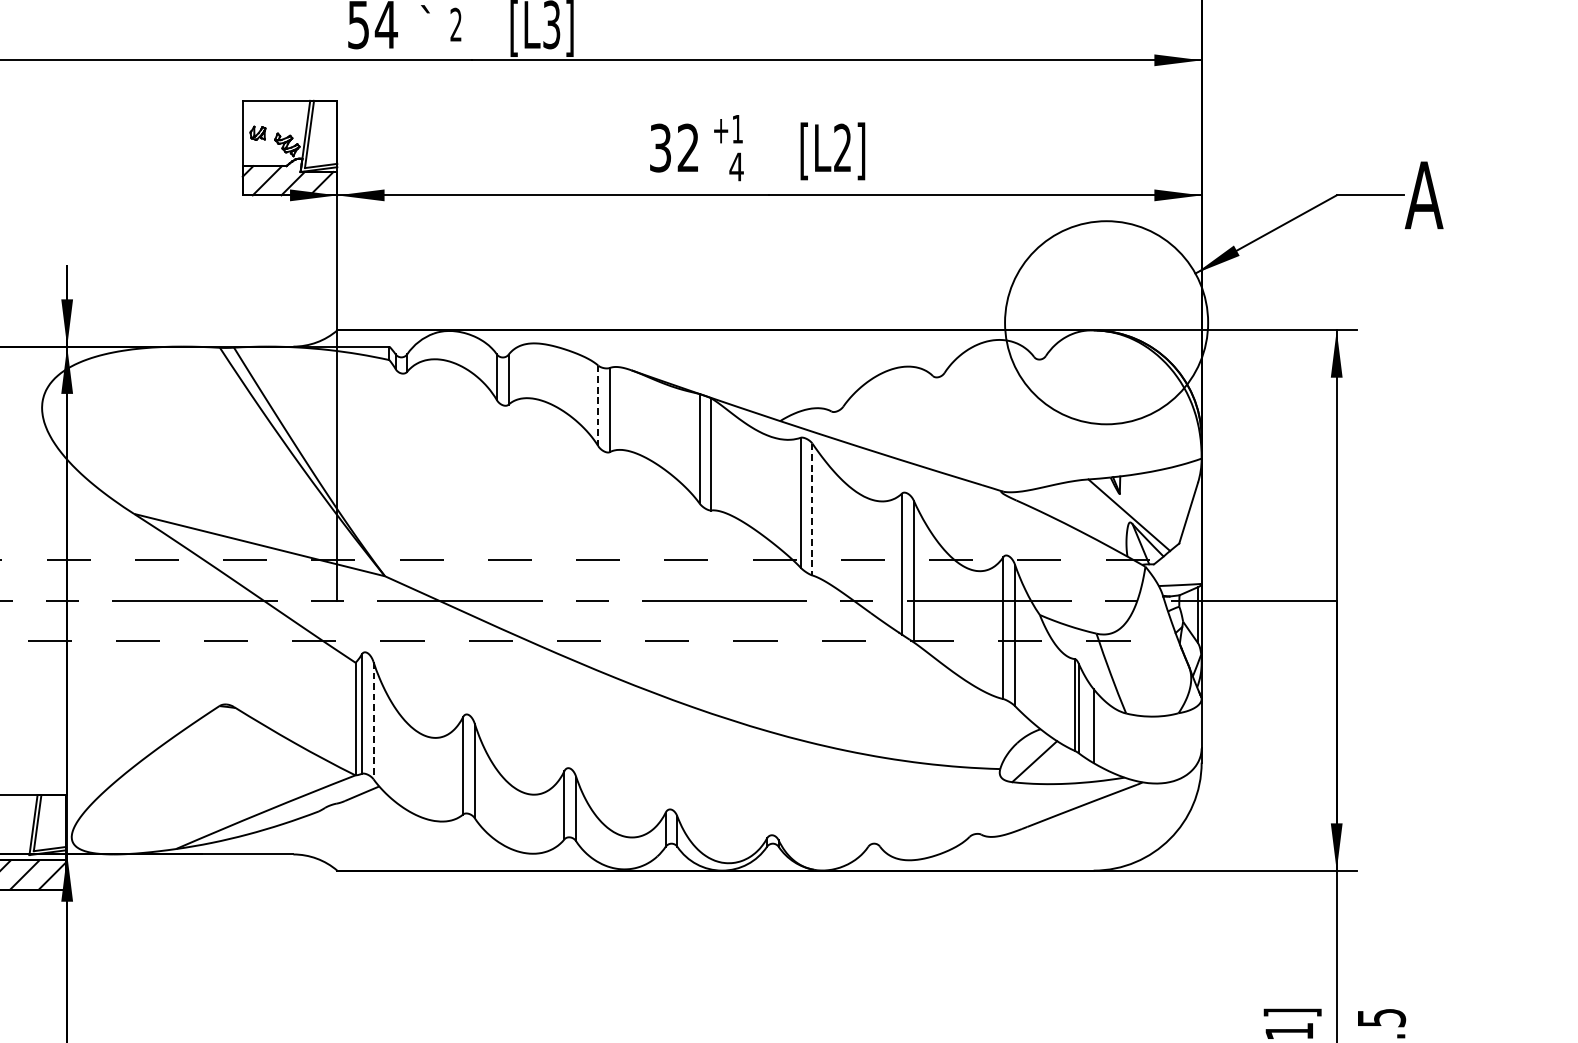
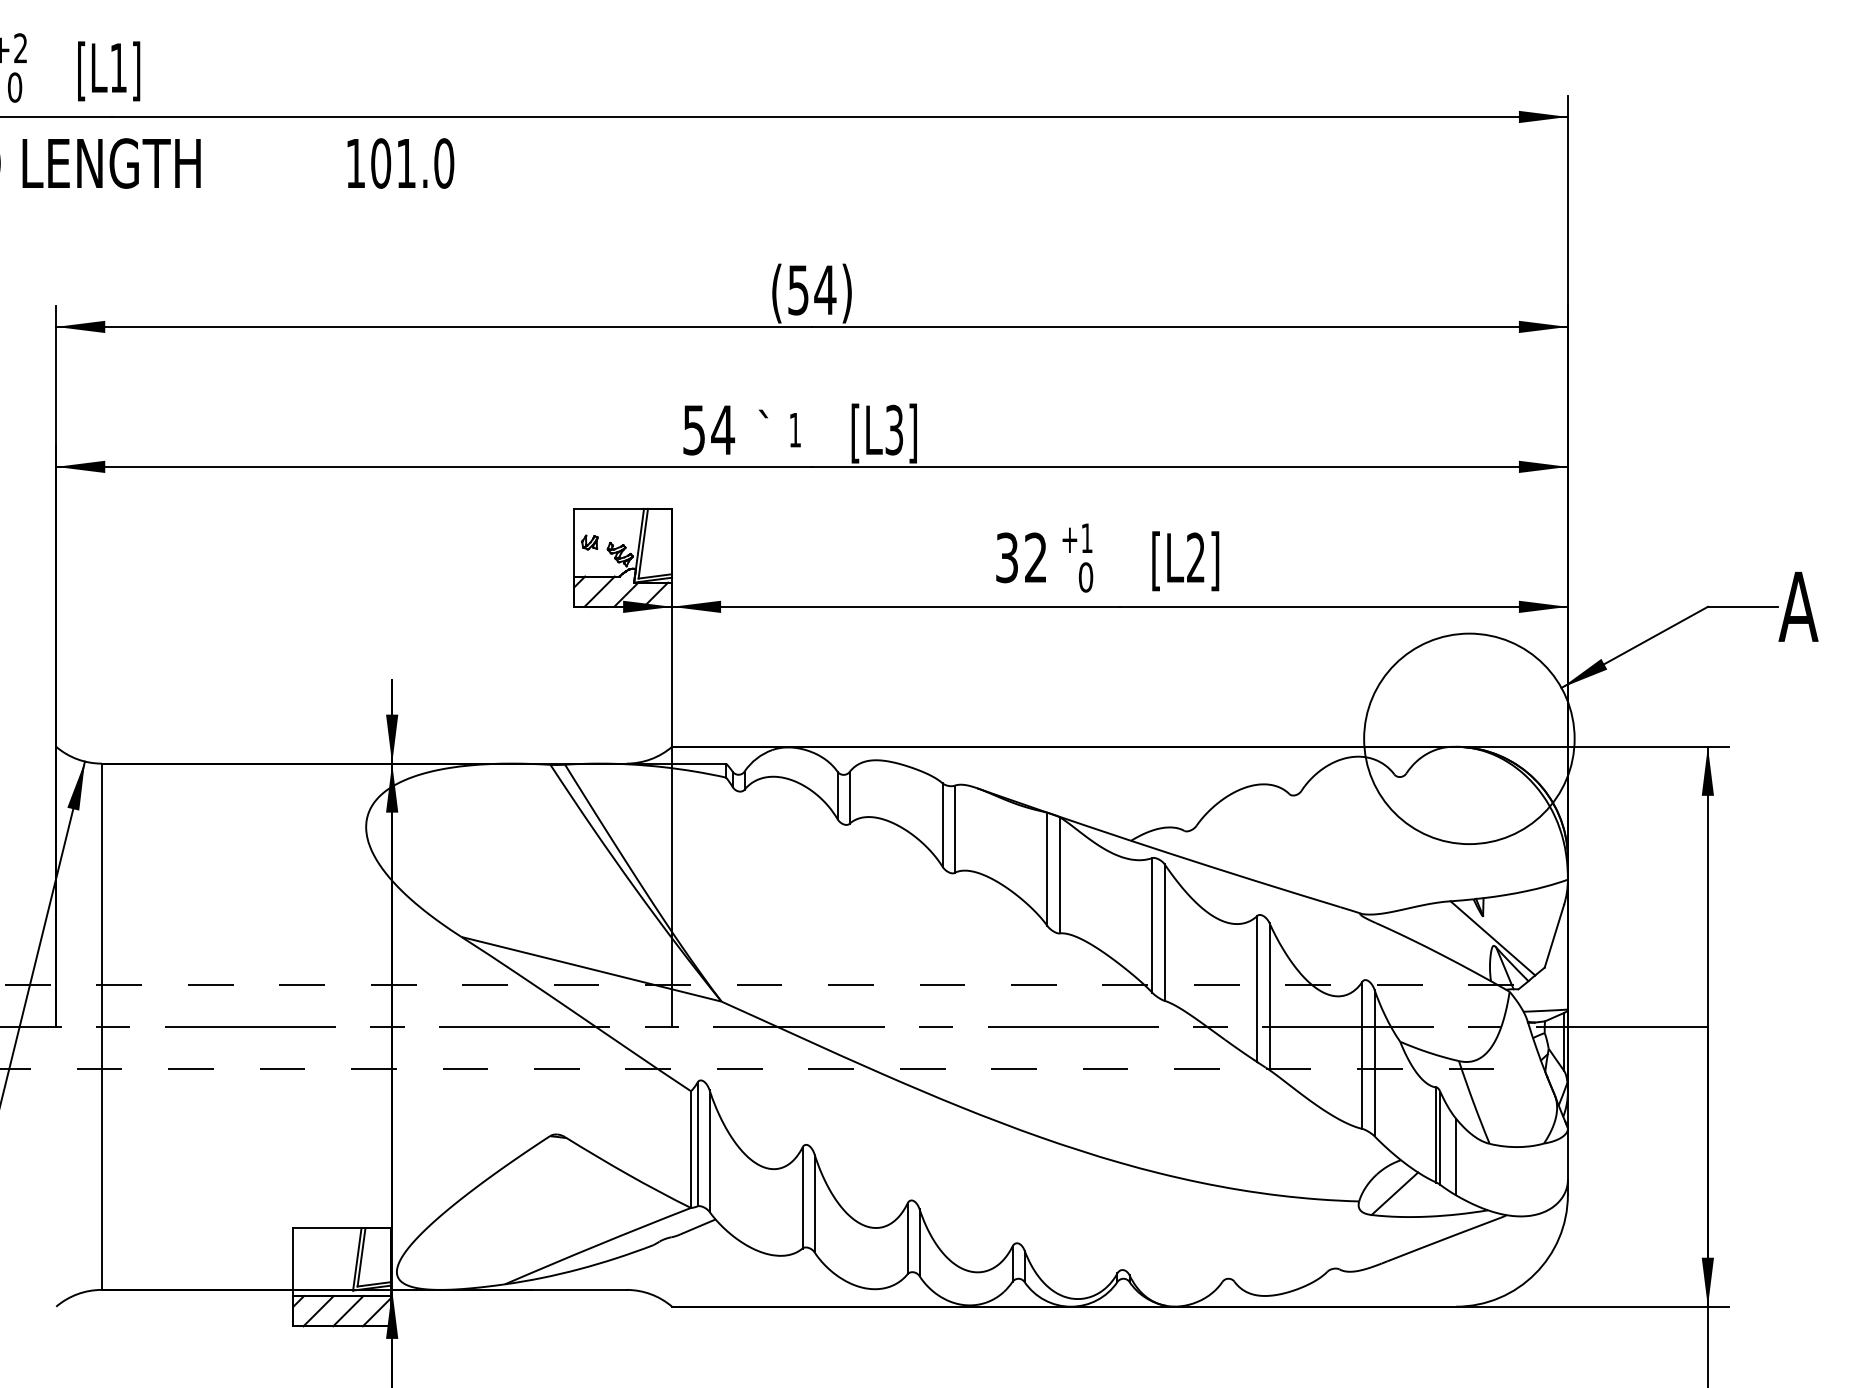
text: (455, 24) -> (794, 429), 2 -> 1
text: (736, 167) -> (1085, 577), 4 -> 0
line: (598, 405) -> (942, 824), dashed -> solid
line: (812, 510) -> (1164, 933), dashed -> solid
line: (373, 720) -> (709, 1151), dashed -> solid

